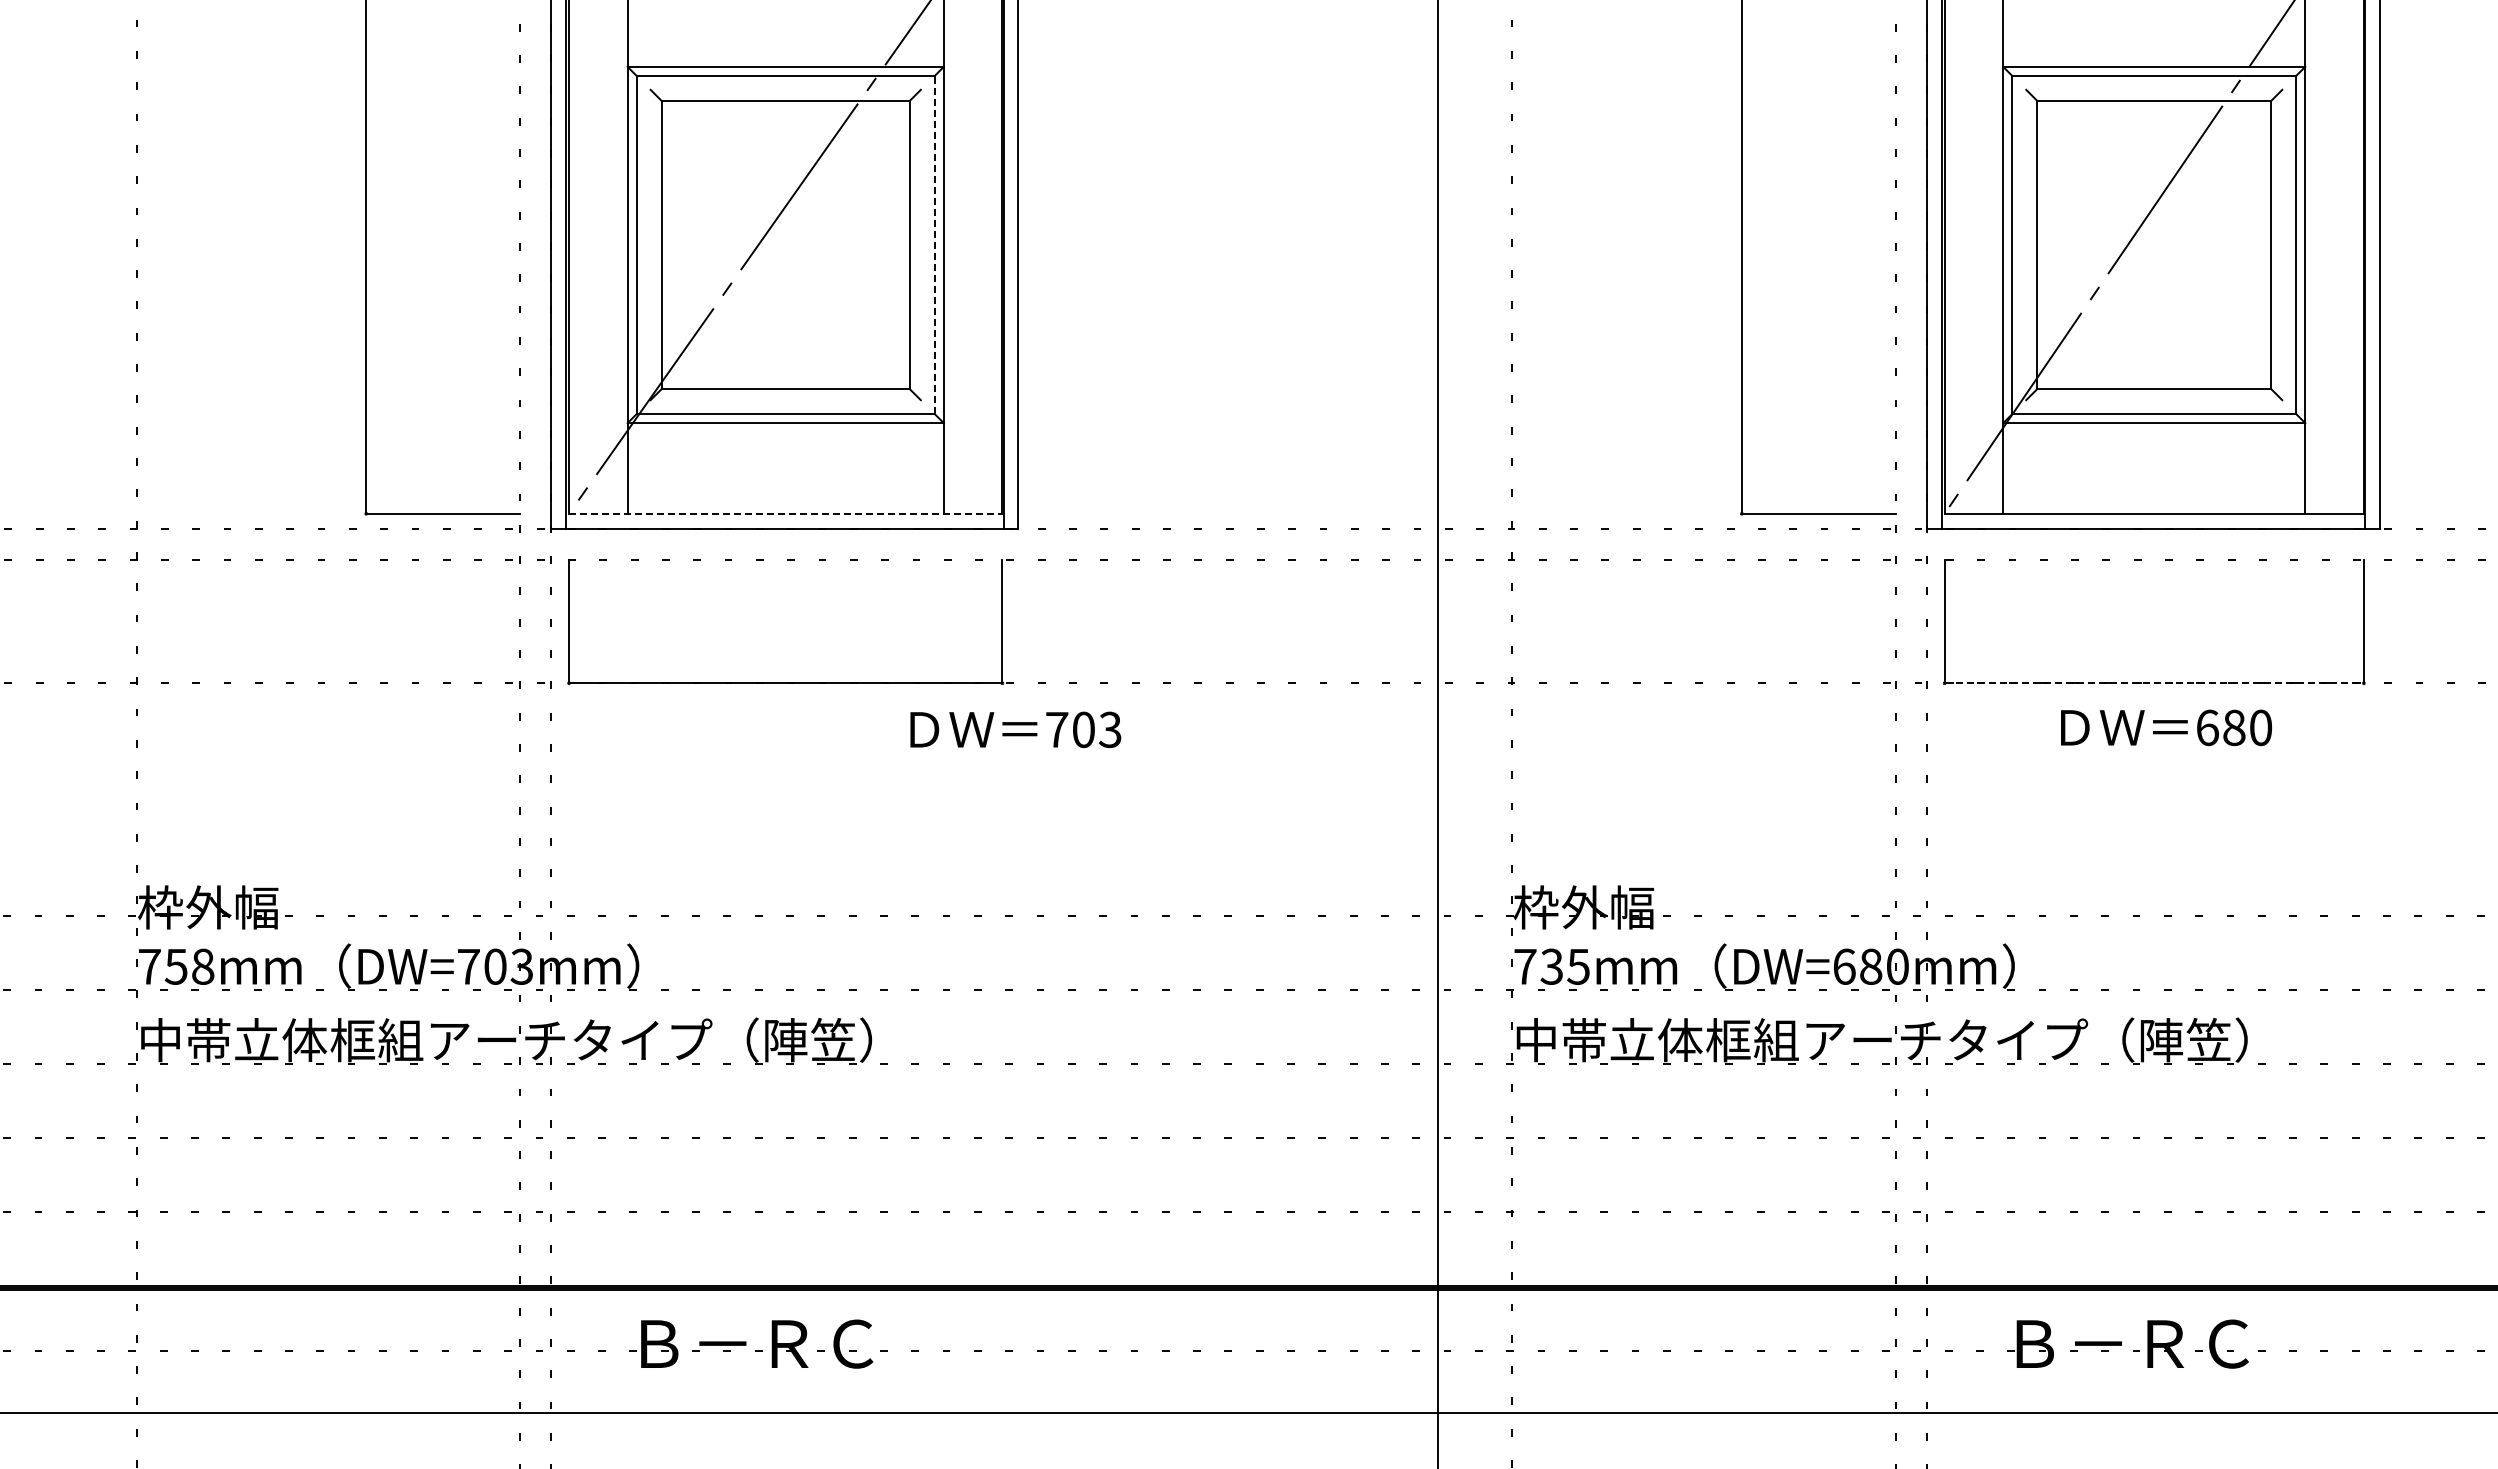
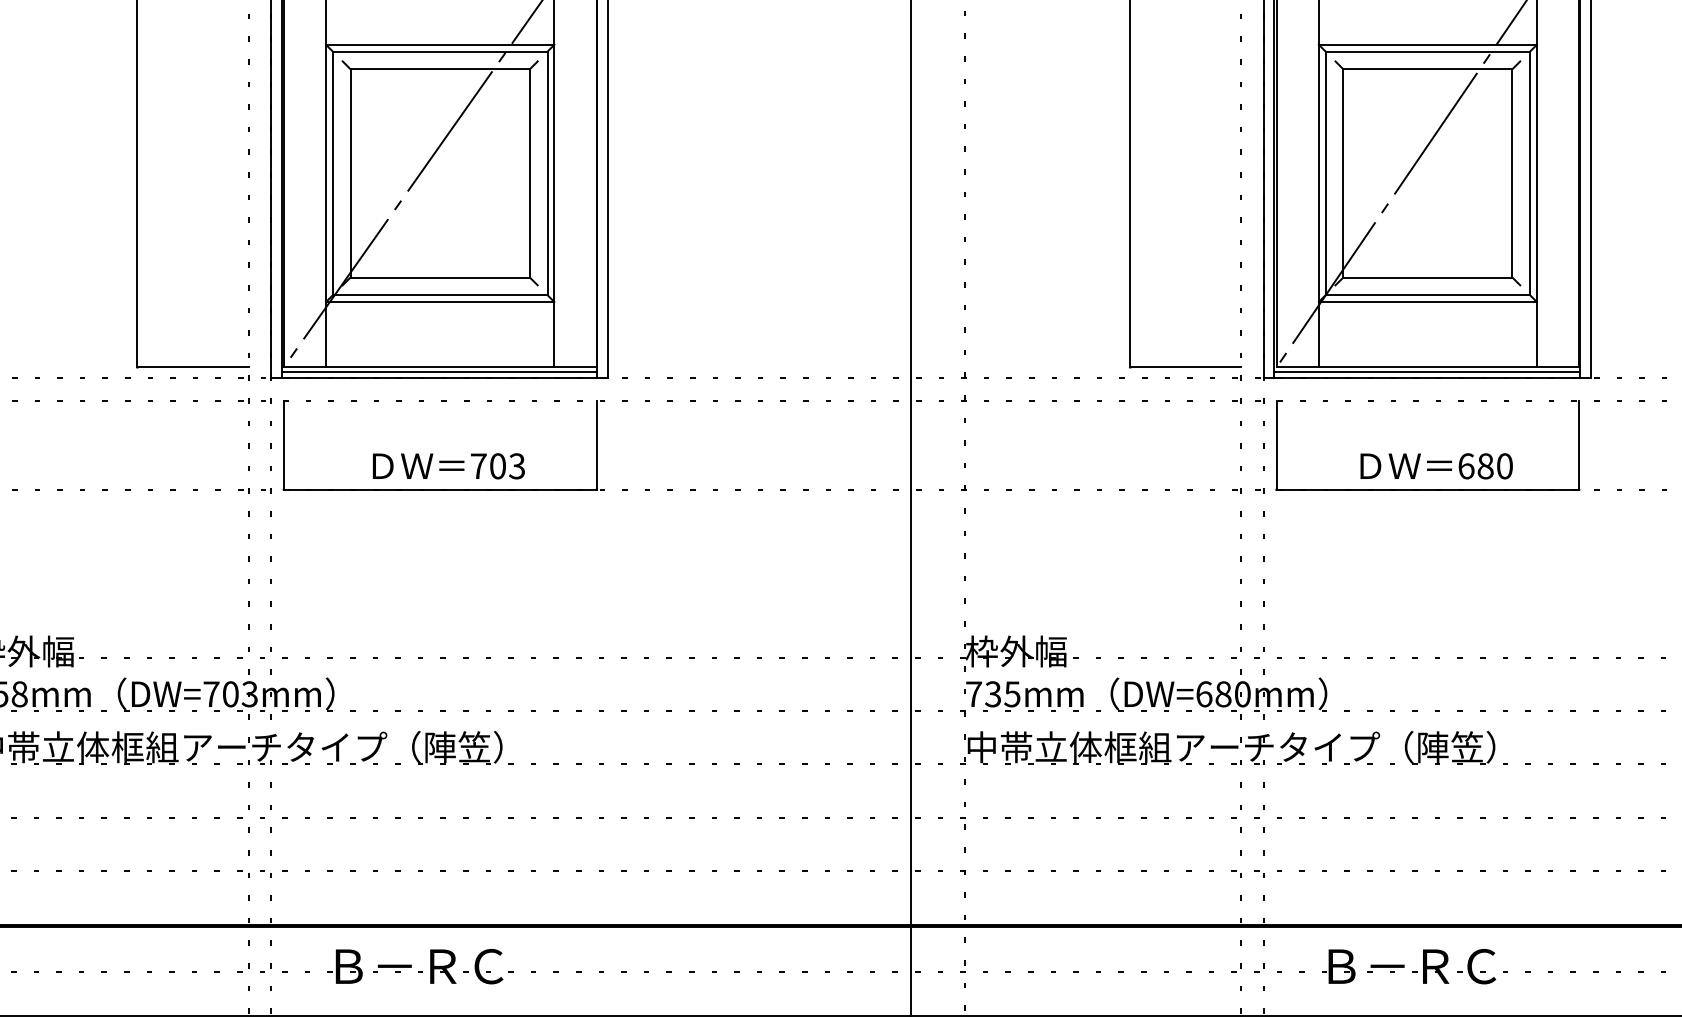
line: (934, 245) -> (547, 173), dashed -> solid
line: (785, 513) -> (440, 367), dashed -> solid
line: (784, 519) -> (439, 371), added
line: (2153, 519) -> (1427, 371), added
line: (2154, 683) -> (1428, 489), dashed -> solid
text: (2166, 727) -> (1436, 466), moved
text: (1015, 729) -> (448, 466), moved

